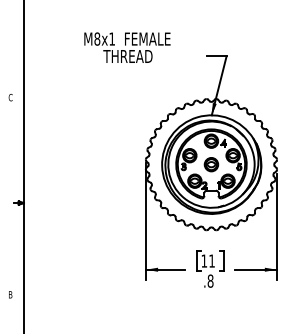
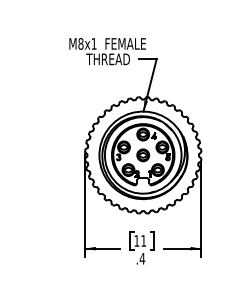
text: (127, 47) -> (107, 51), moved
text: (210, 280) -> (142, 258), .8 -> .4

